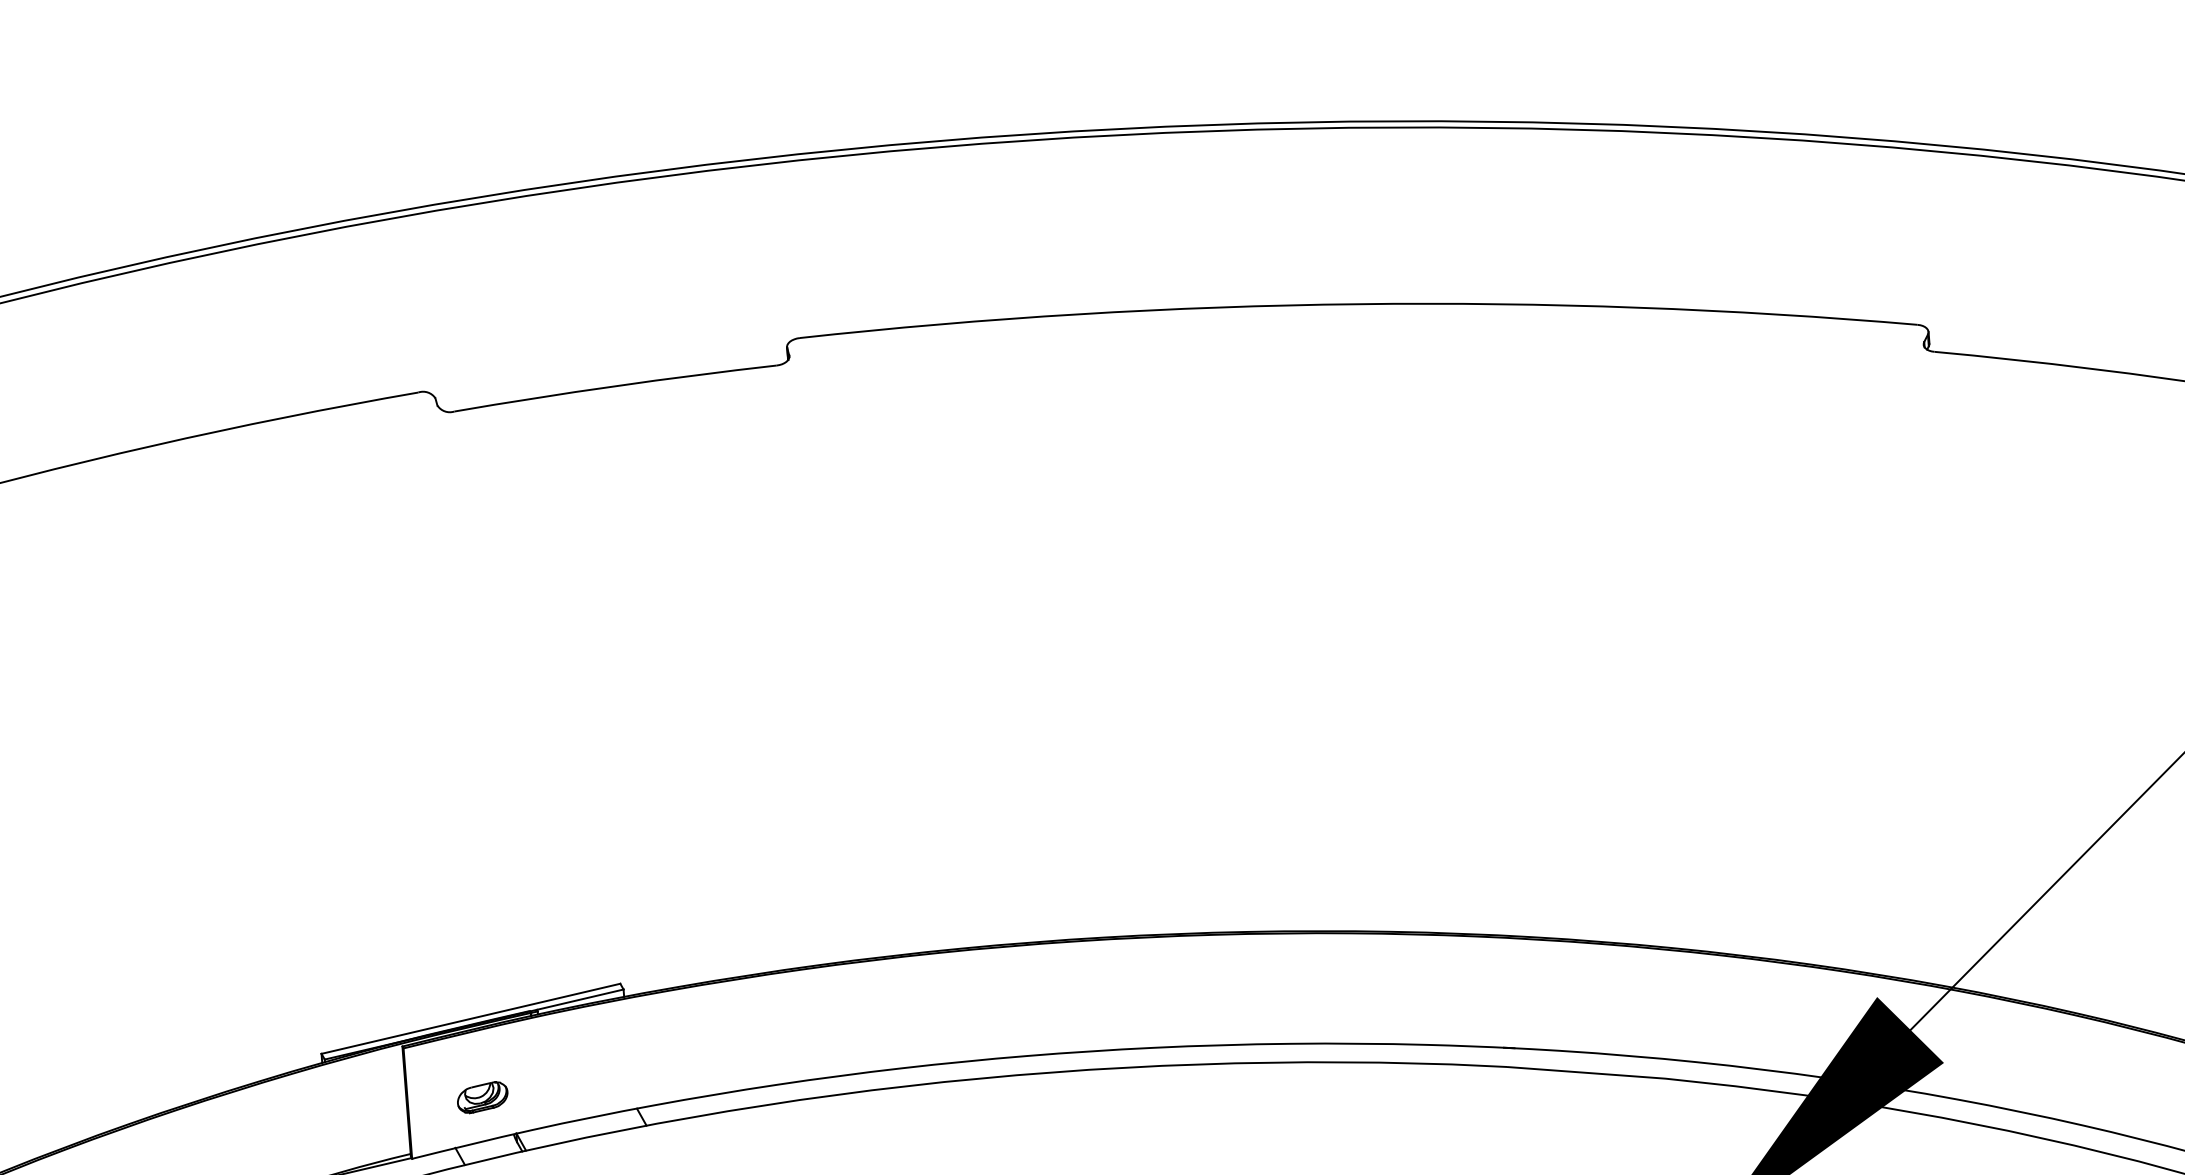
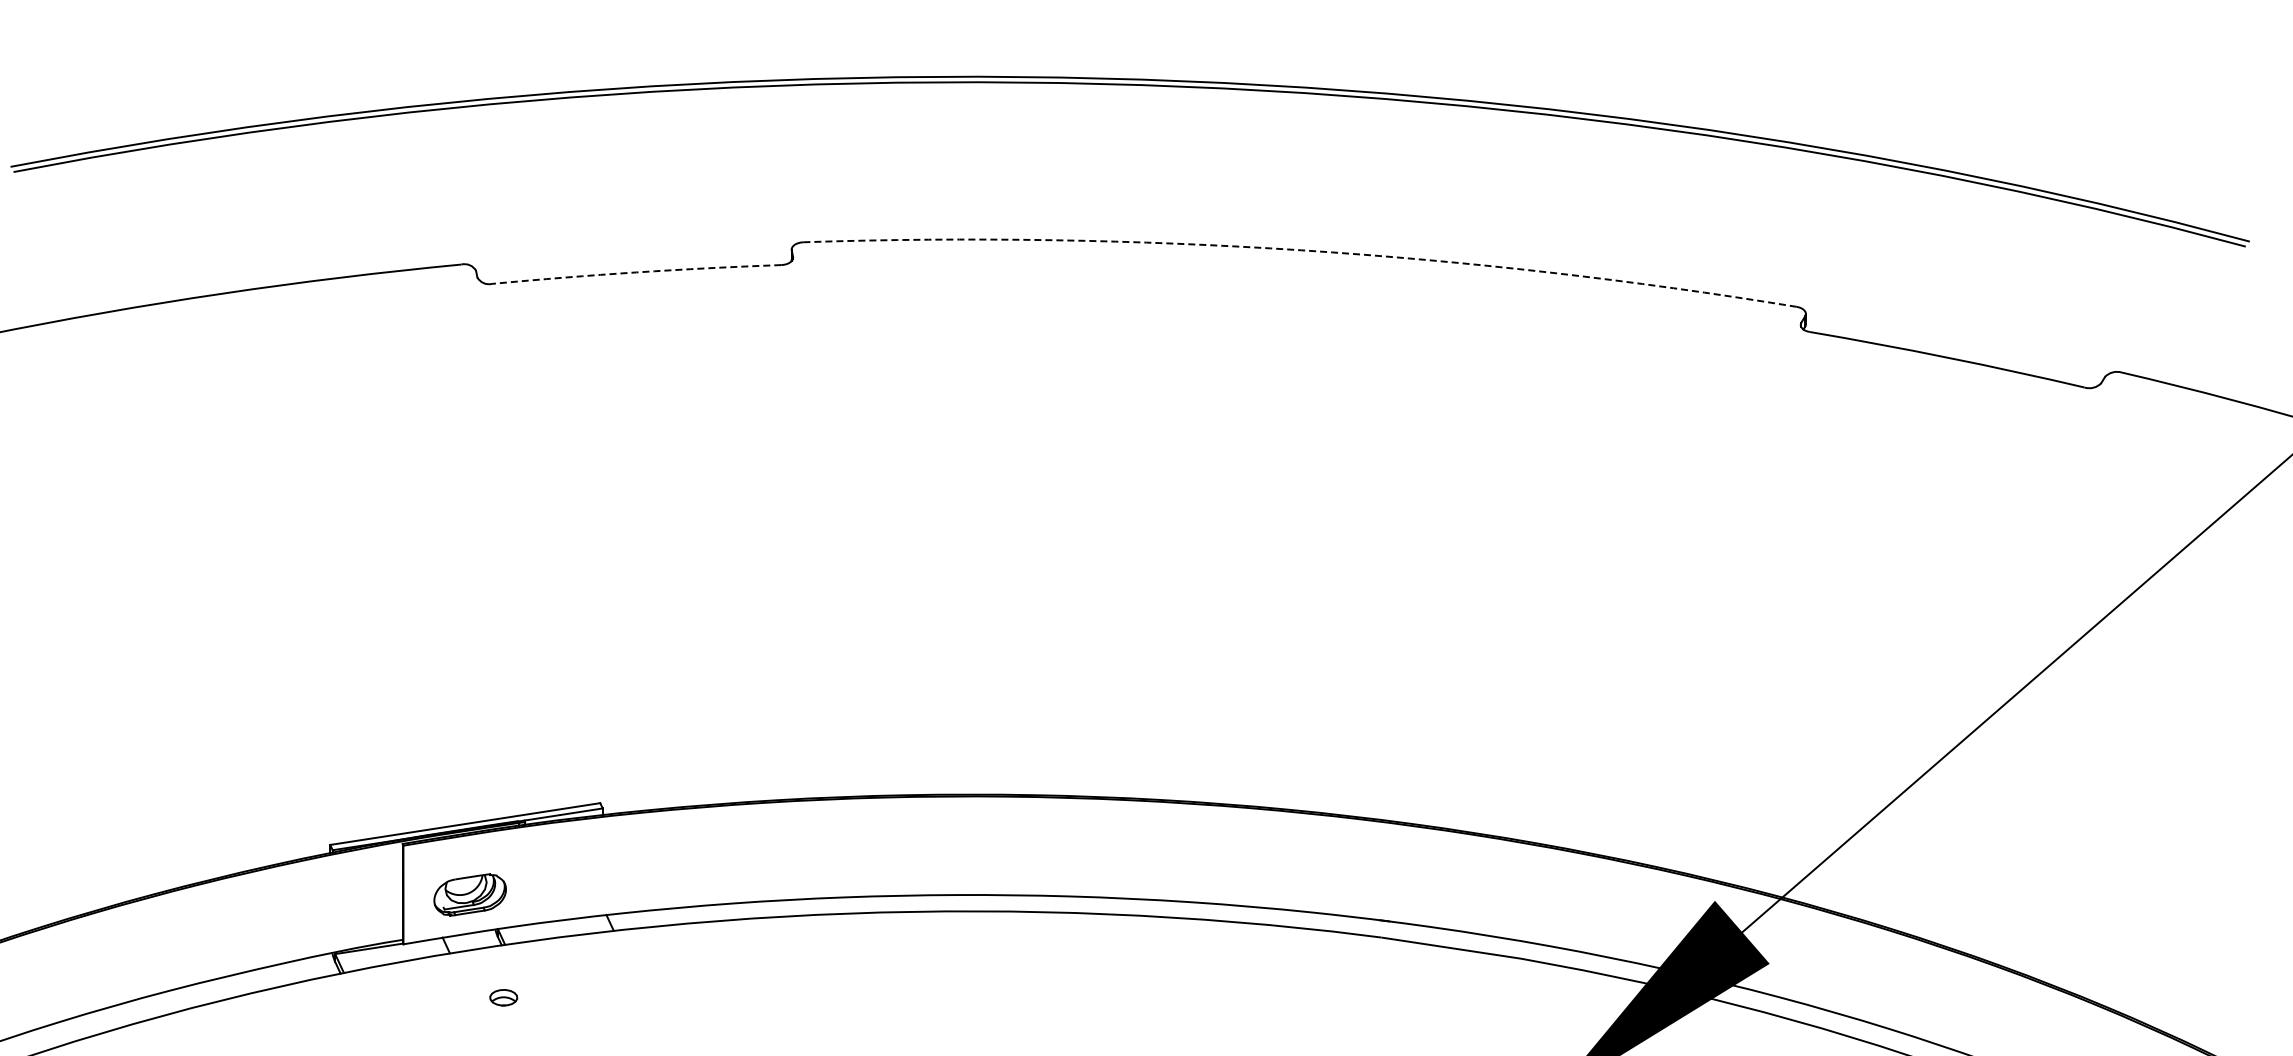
arc: (1358, 304) -> (1301, 250), solid -> dashed
arc: (615, 386) -> (636, 272), solid -> dashed
part: (482, 1097) -> (470, 894), size x1.6

